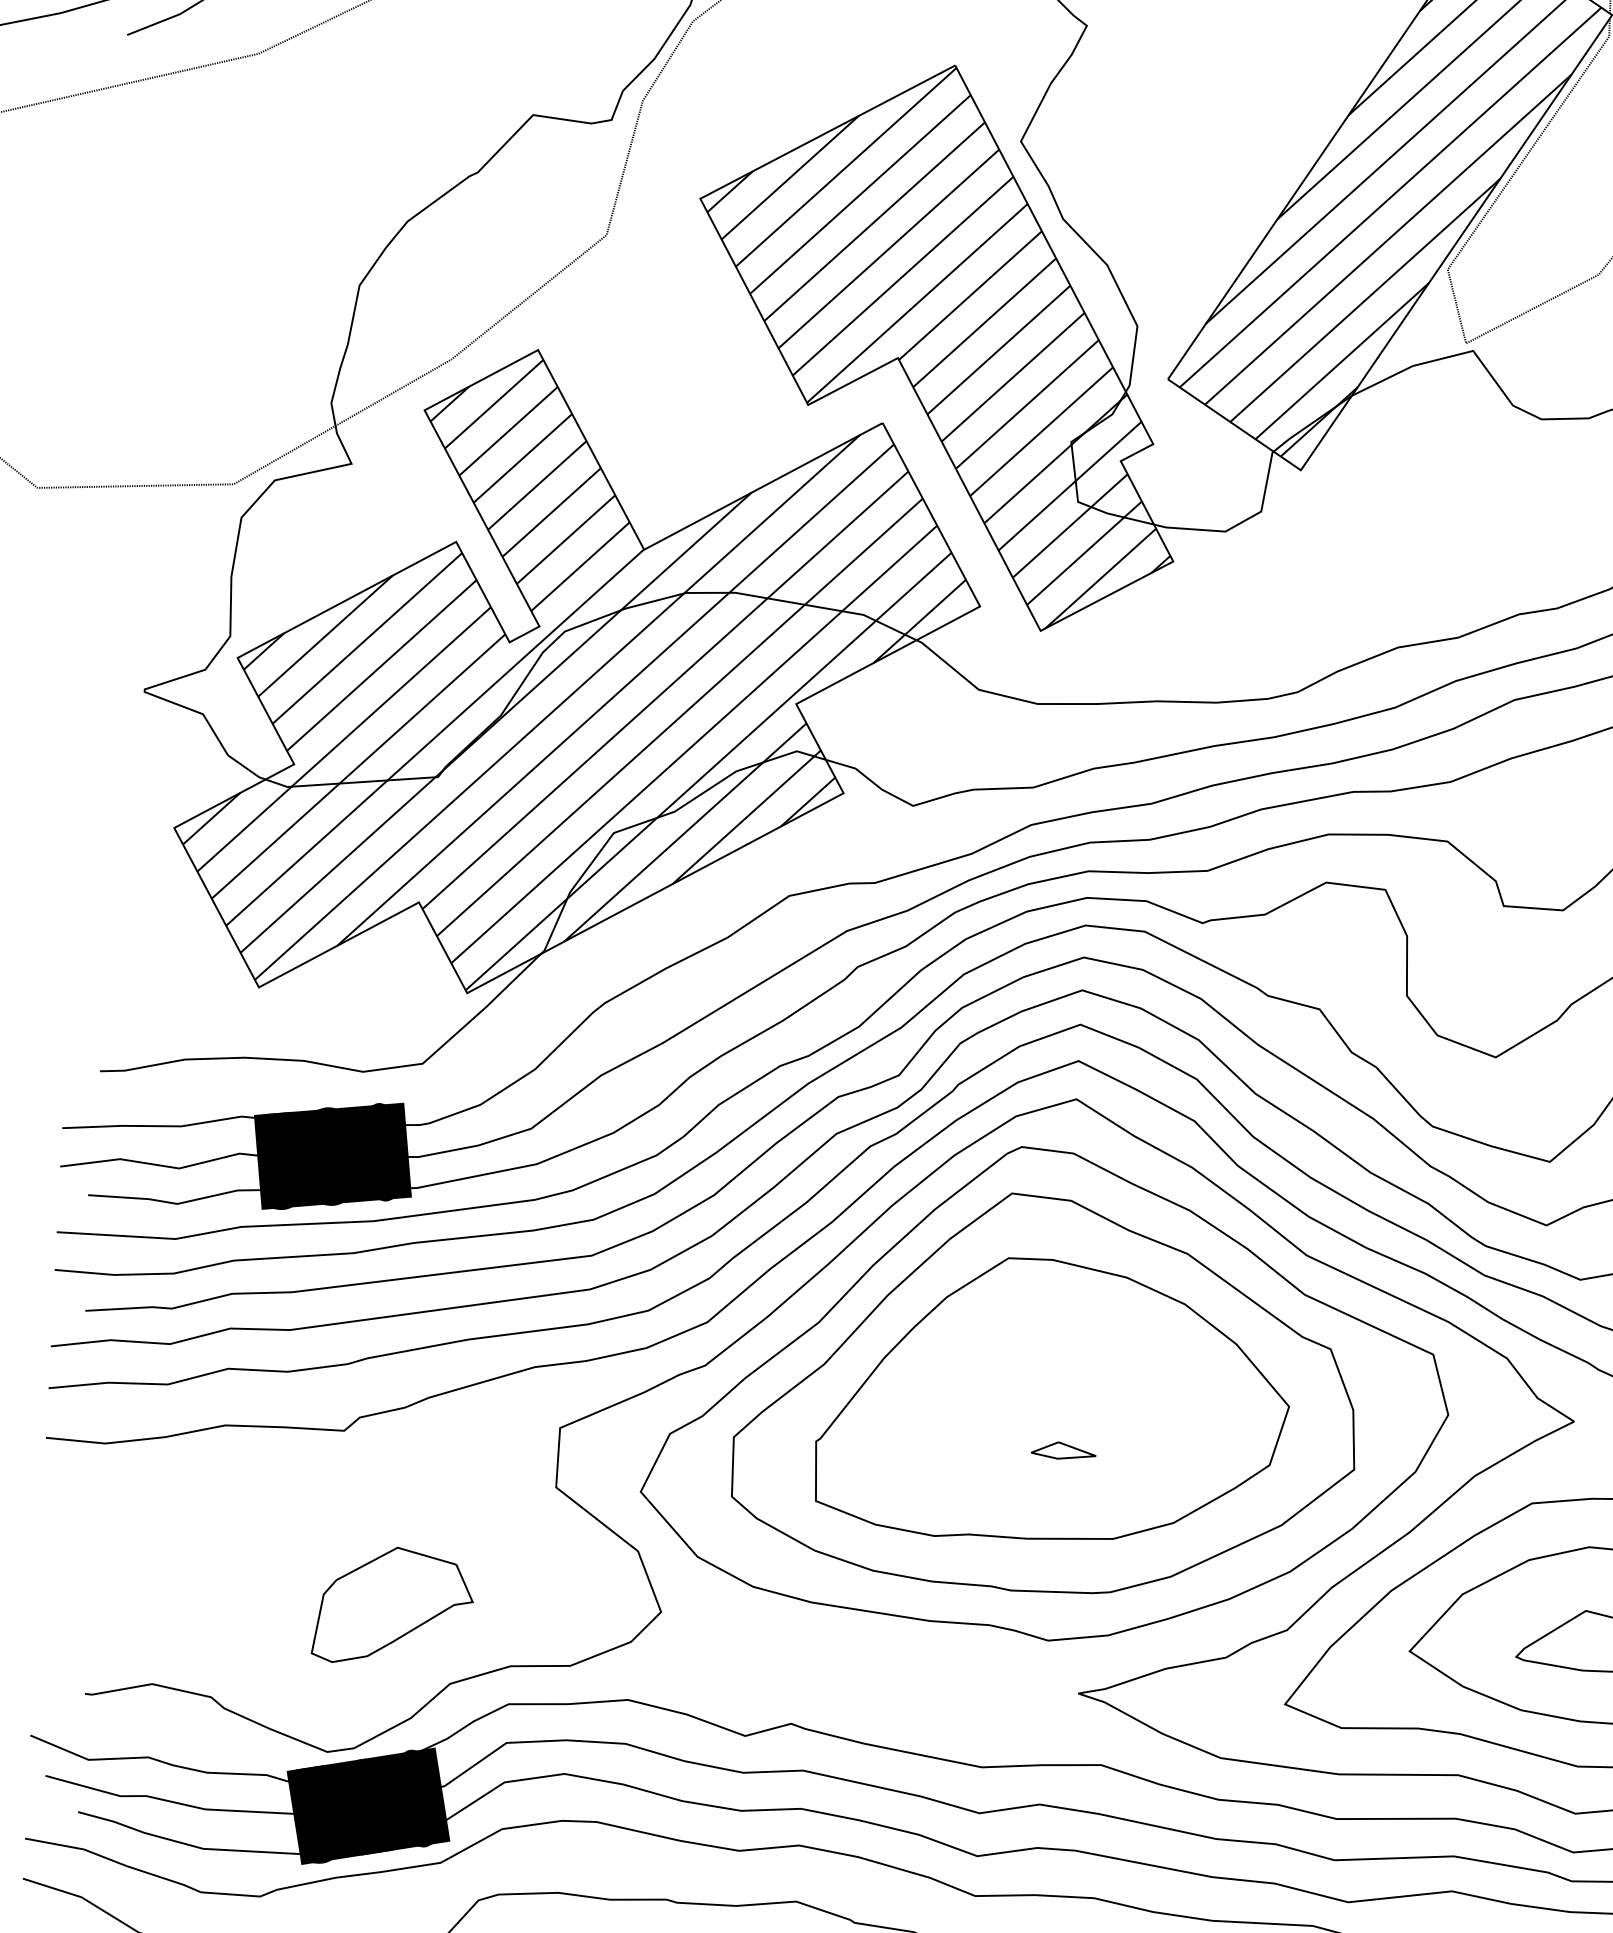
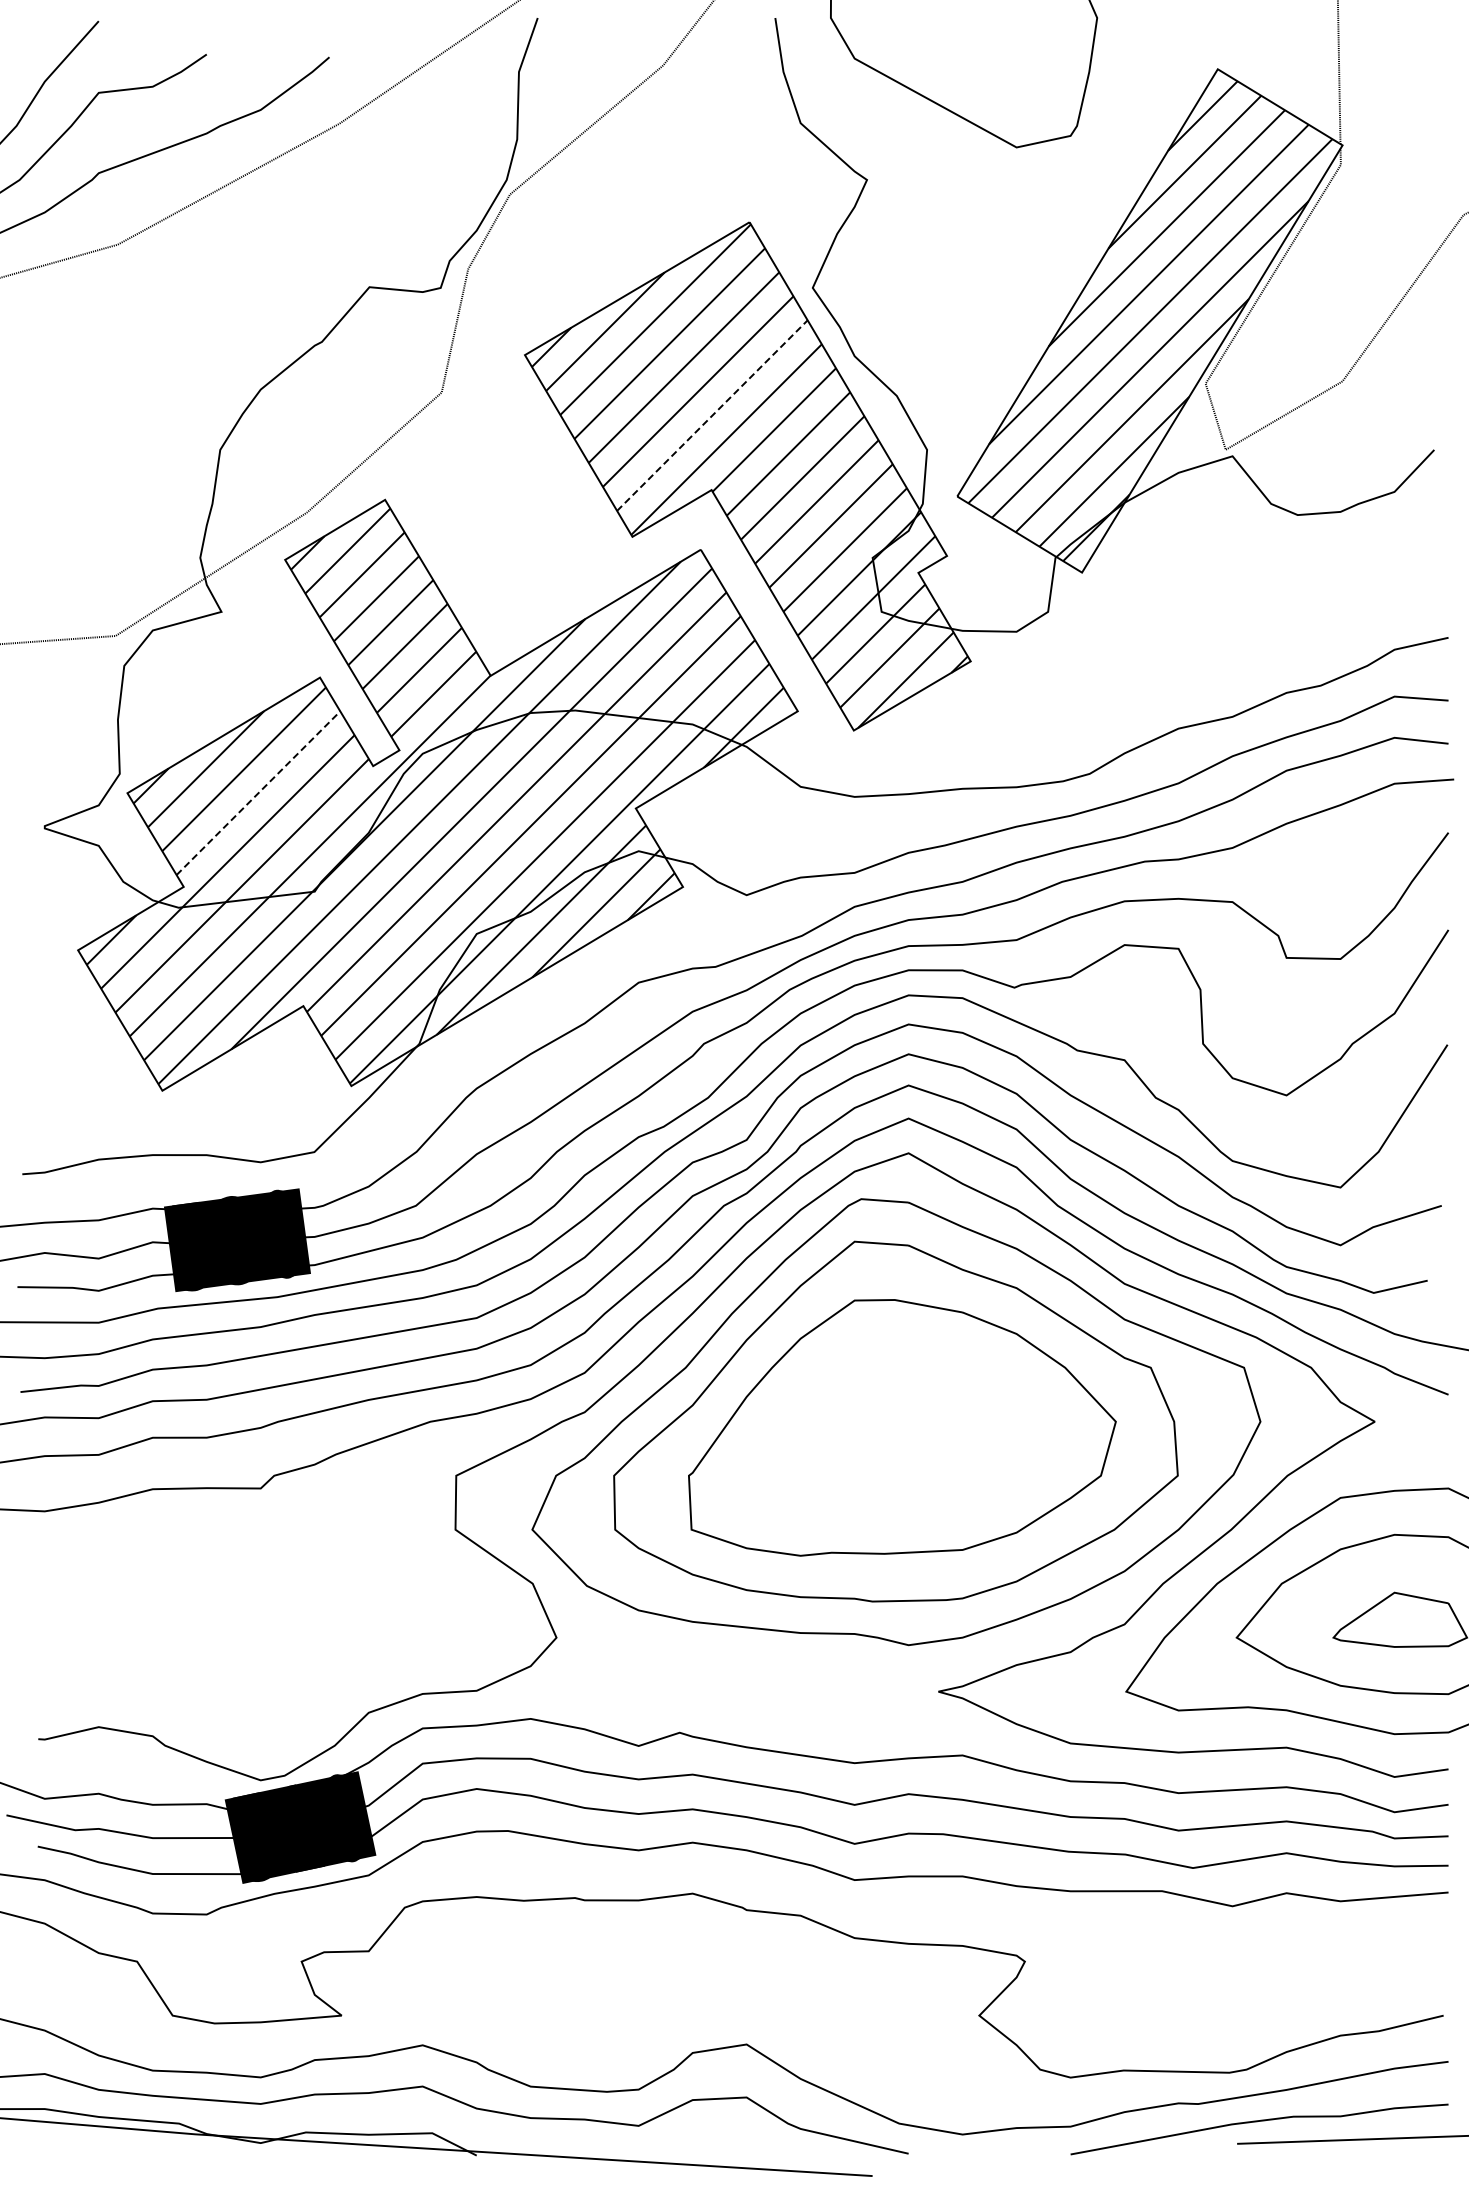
line: (903, 276) -> (712, 415), solid -> dashed
line: (381, 665) -> (258, 793), solid -> dashed
part: (1063, 1450) -> (913, 1472), removed
part: (393, 1606) -> (313, 1645), removed

